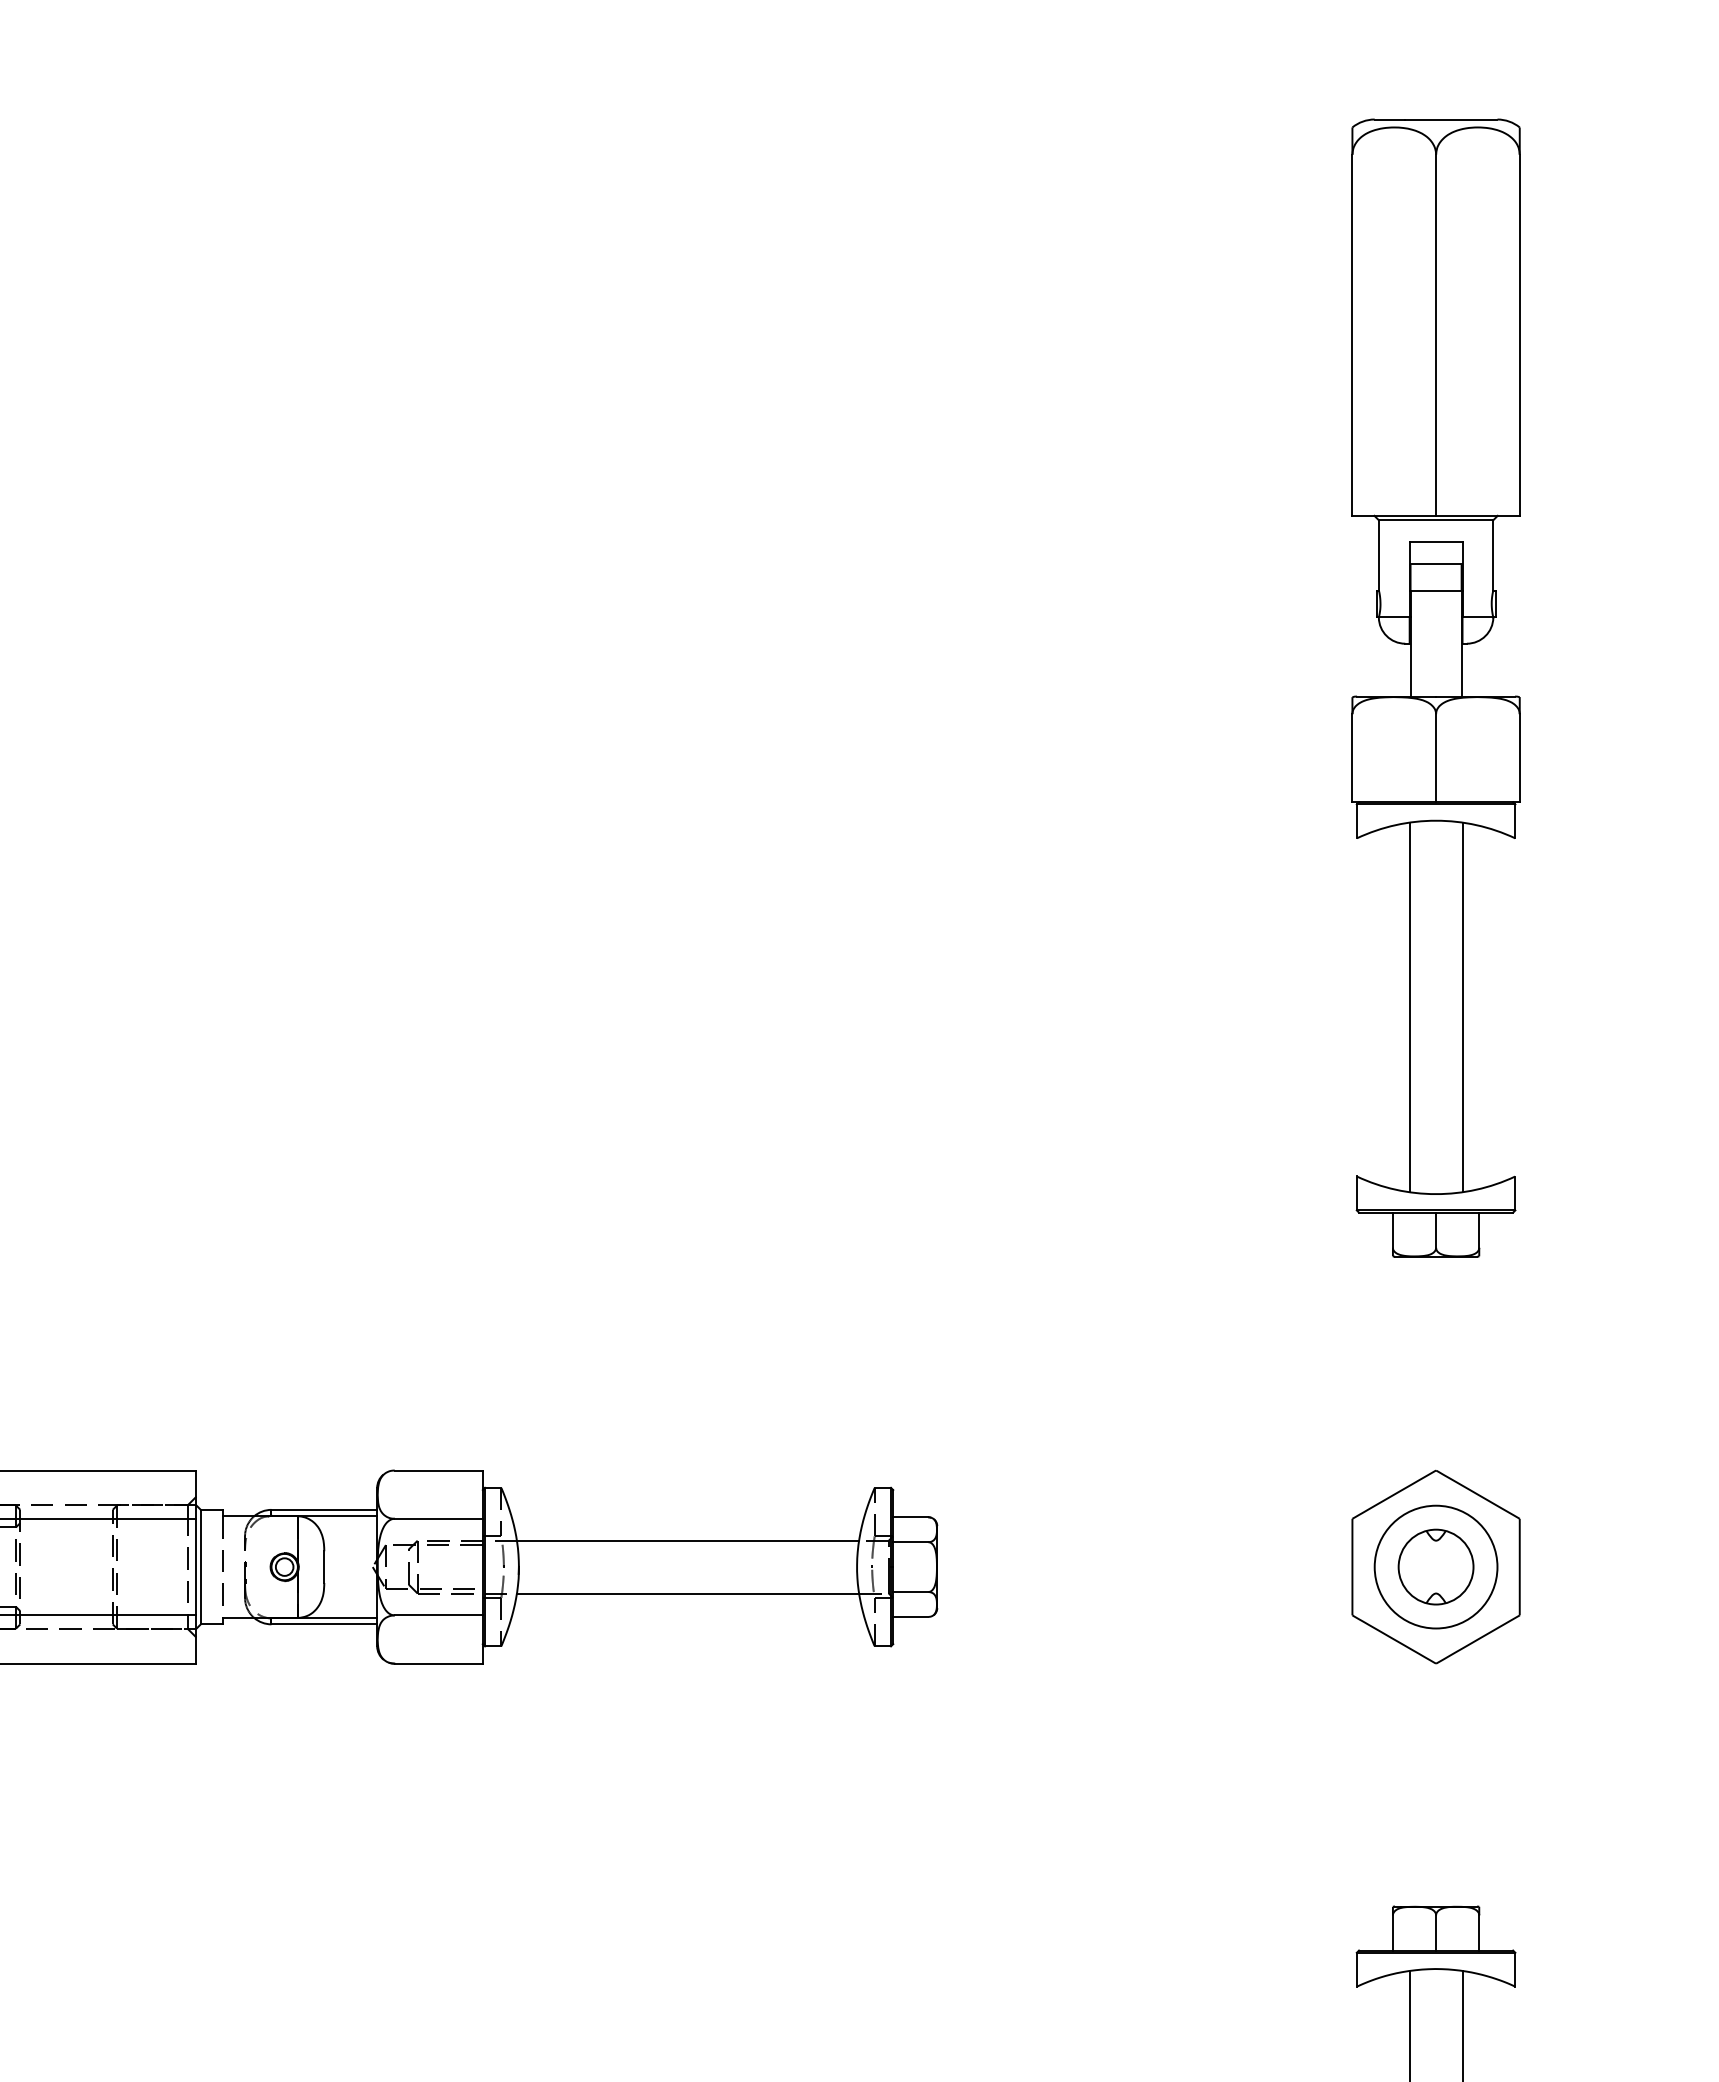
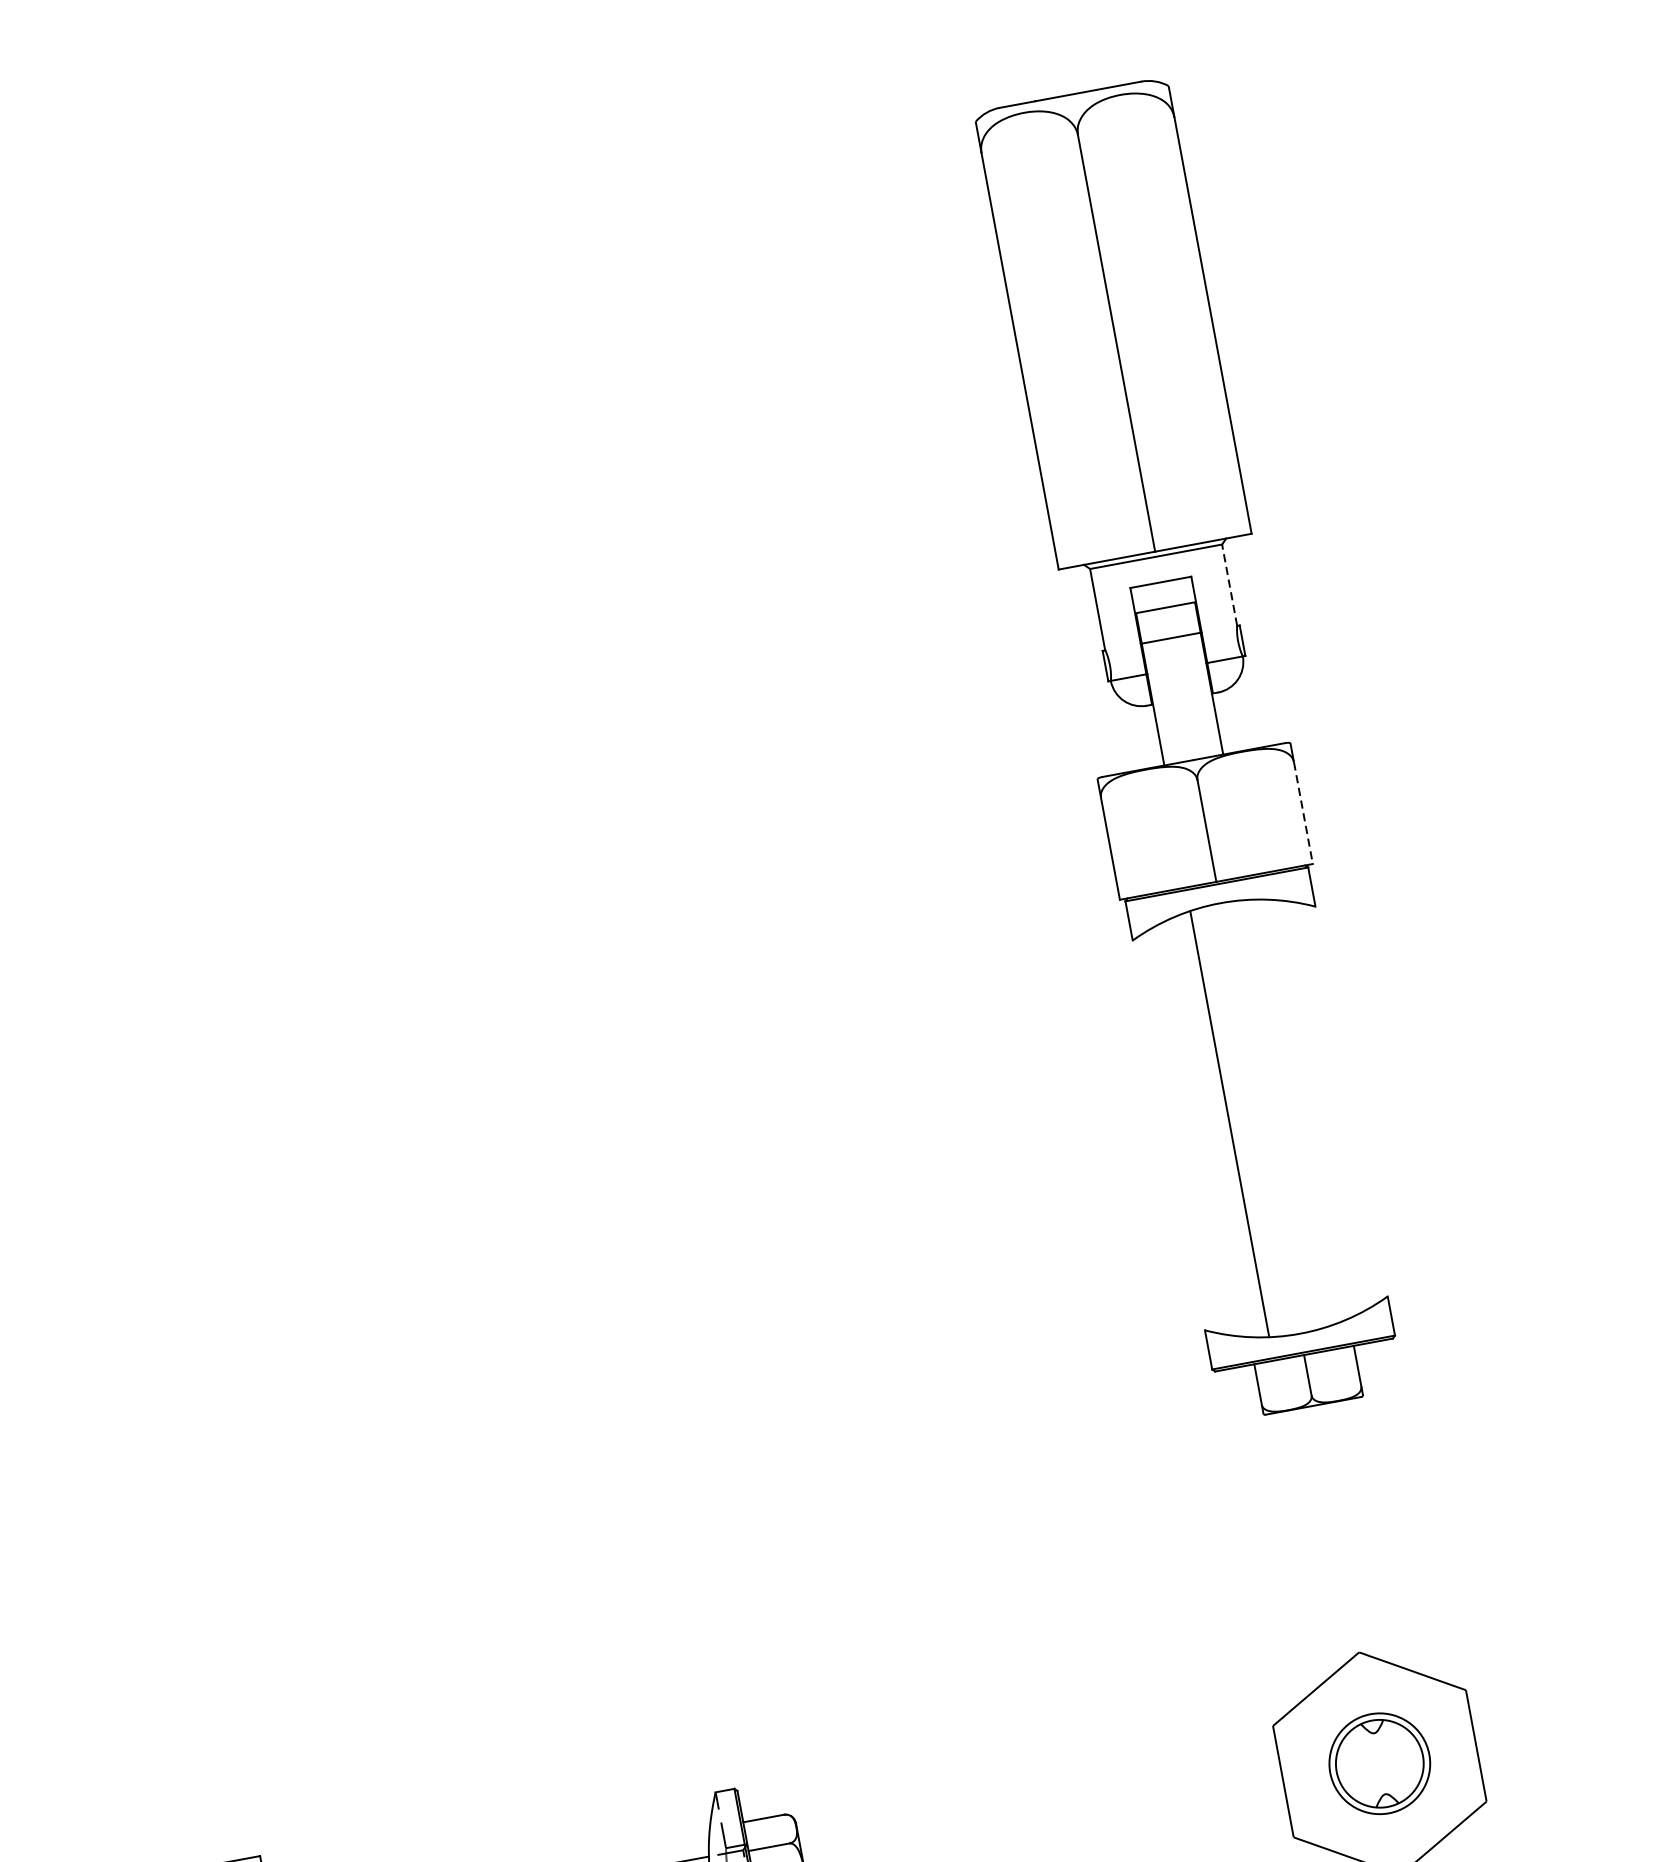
line: (1493, 554) -> (1229, 584), solid -> dashed
line: (1519, 758) -> (1303, 813), solid -> dashed
line: (1462, 1007) -> (1290, 1112), removed
circle: (1435, 1566) -> (1379, 1763), size x0.7

